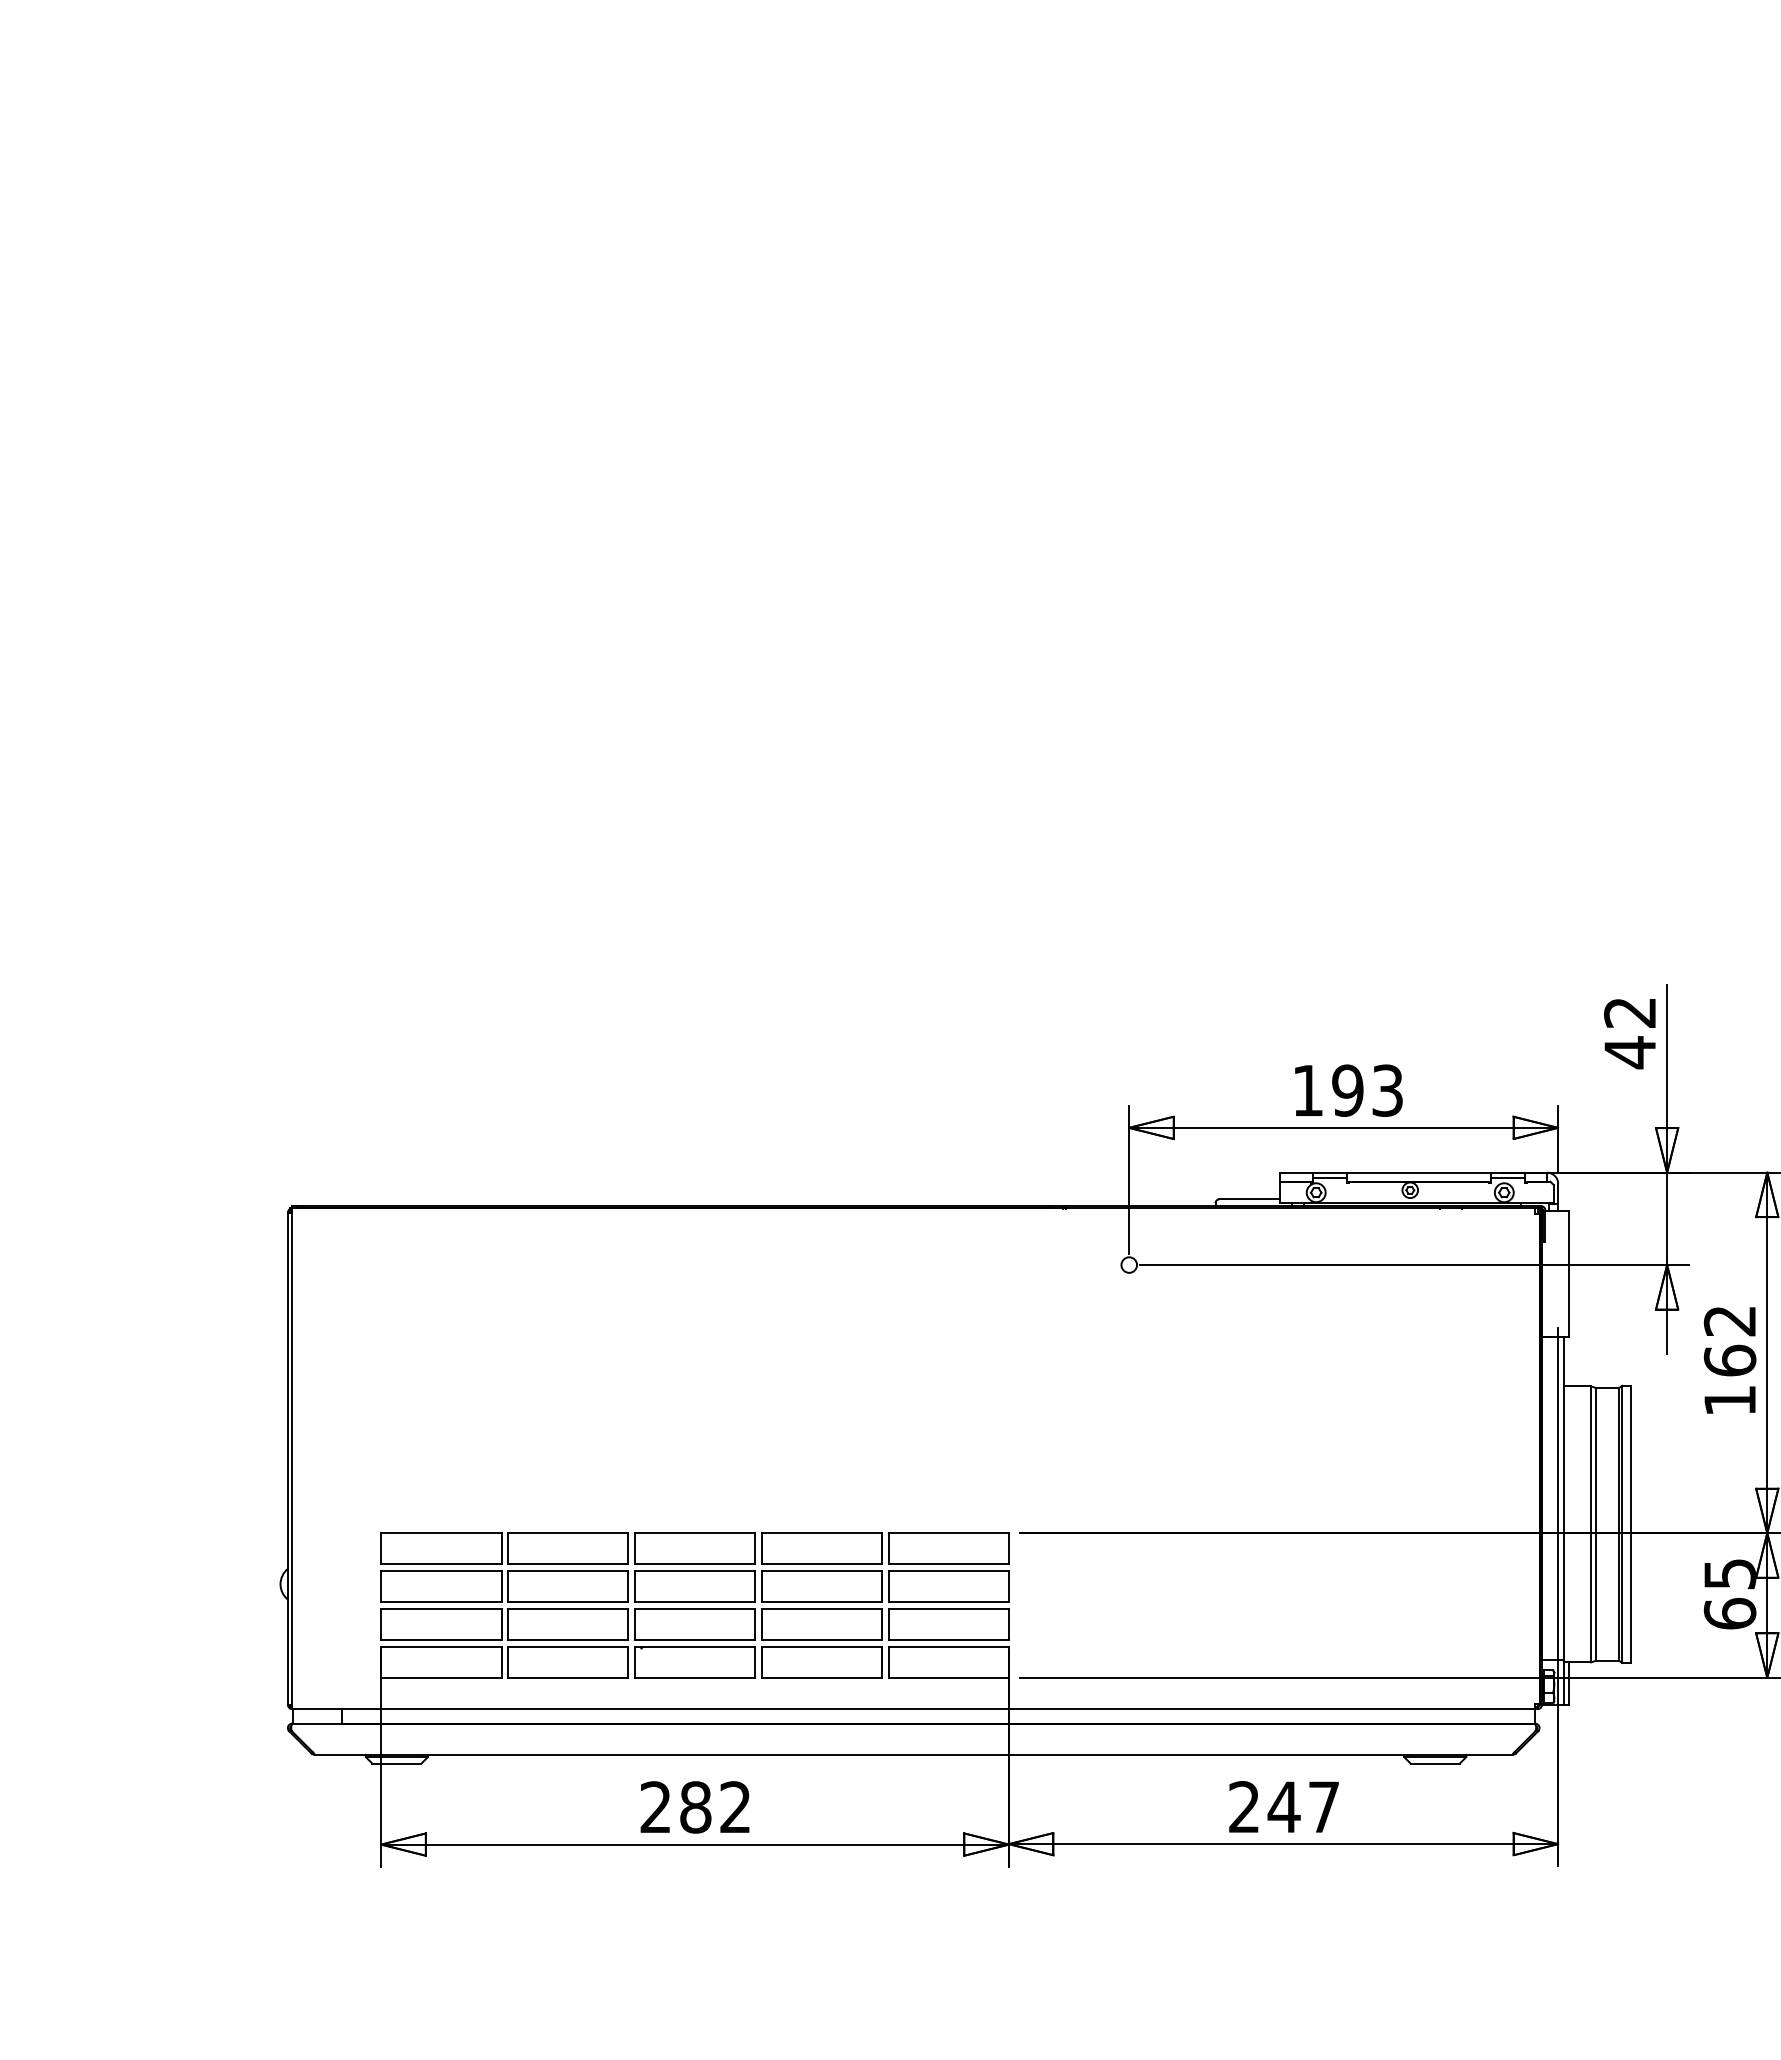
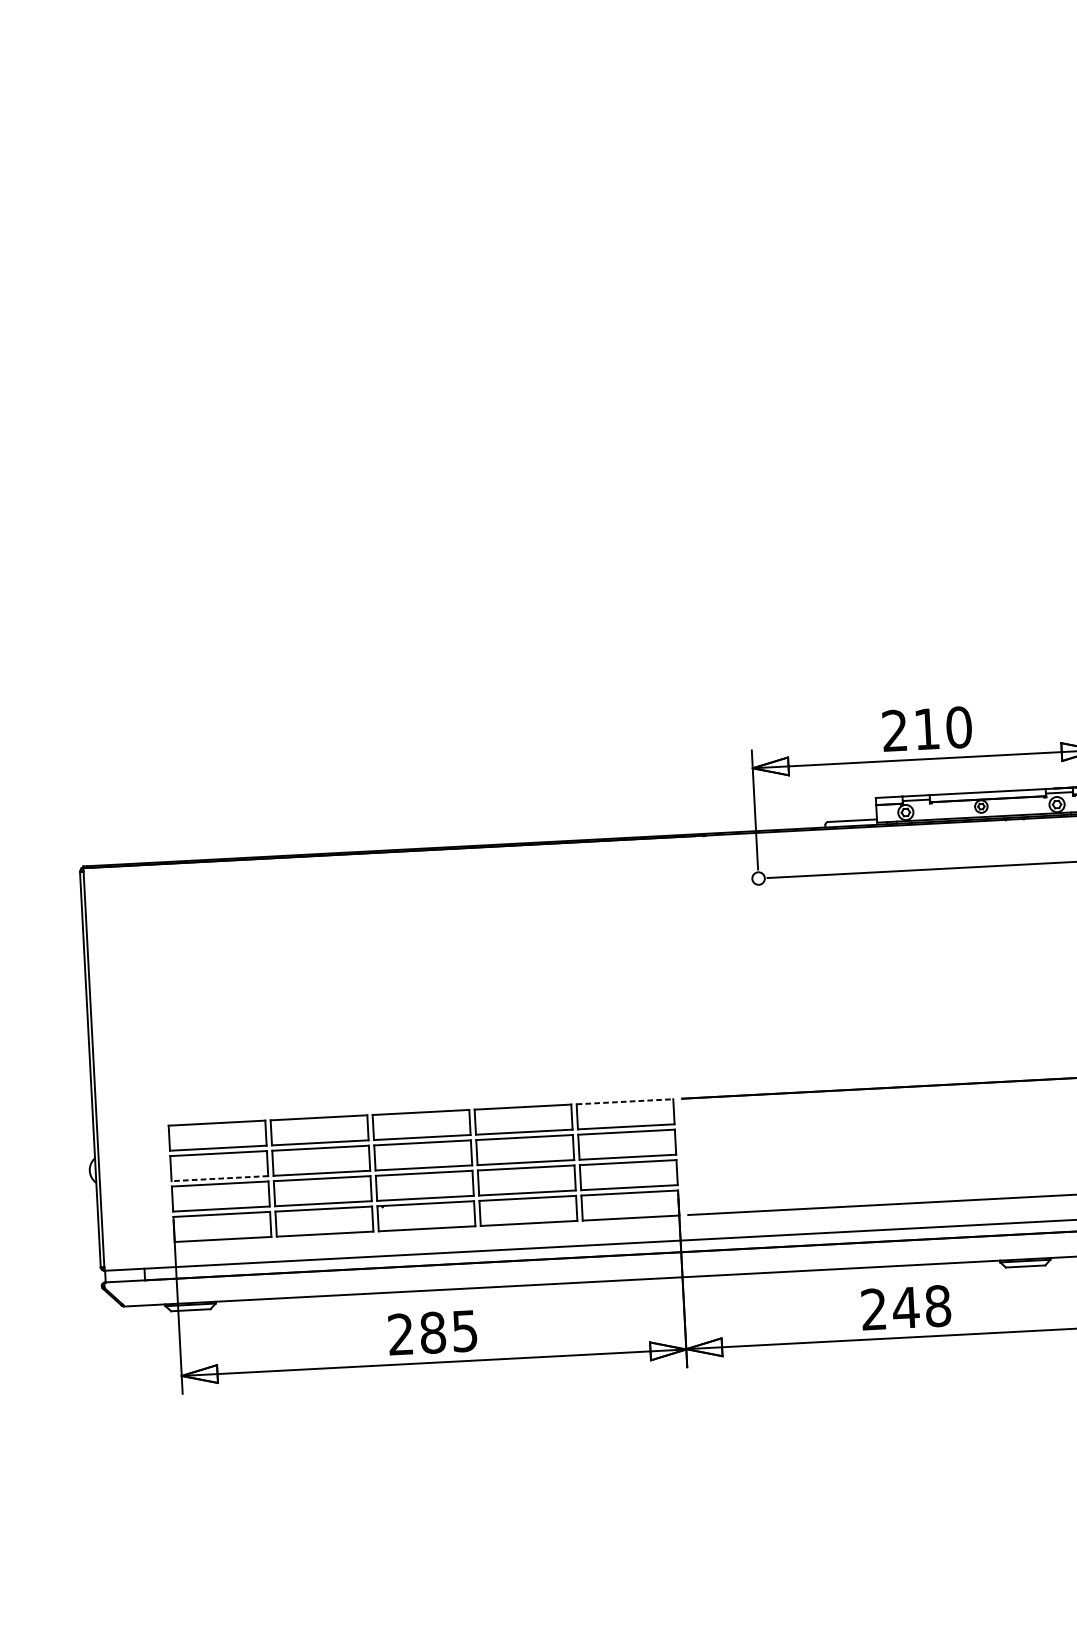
text: (1347, 1090) -> (926, 729), 193 -> 210
line: (949, 1533) -> (625, 1101), solid -> dashed
line: (440, 1602) -> (219, 1178), solid -> dashed
text: (735, 1807) -> (464, 1331), 282 -> 285
text: (1323, 1807) -> (937, 1306), 247 -> 248

